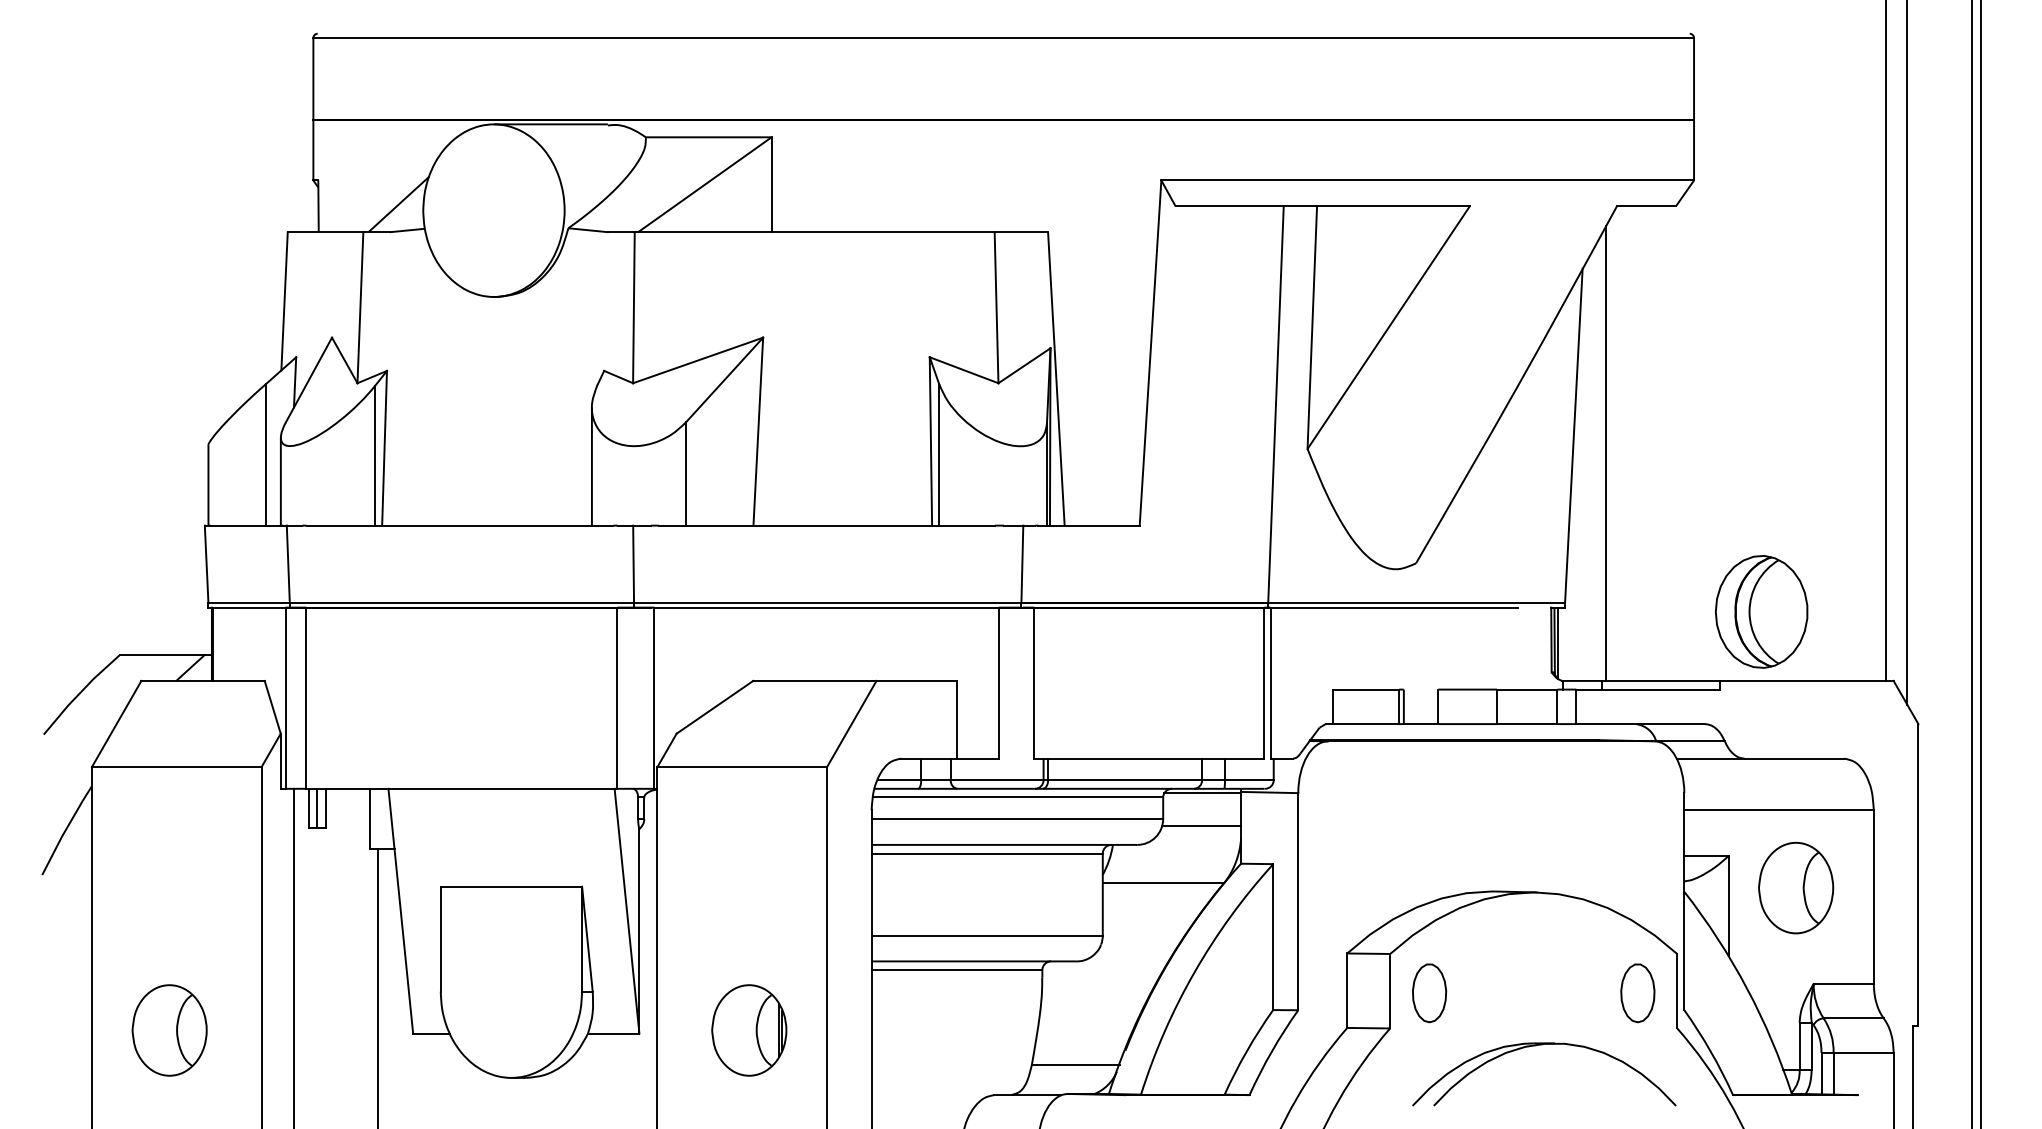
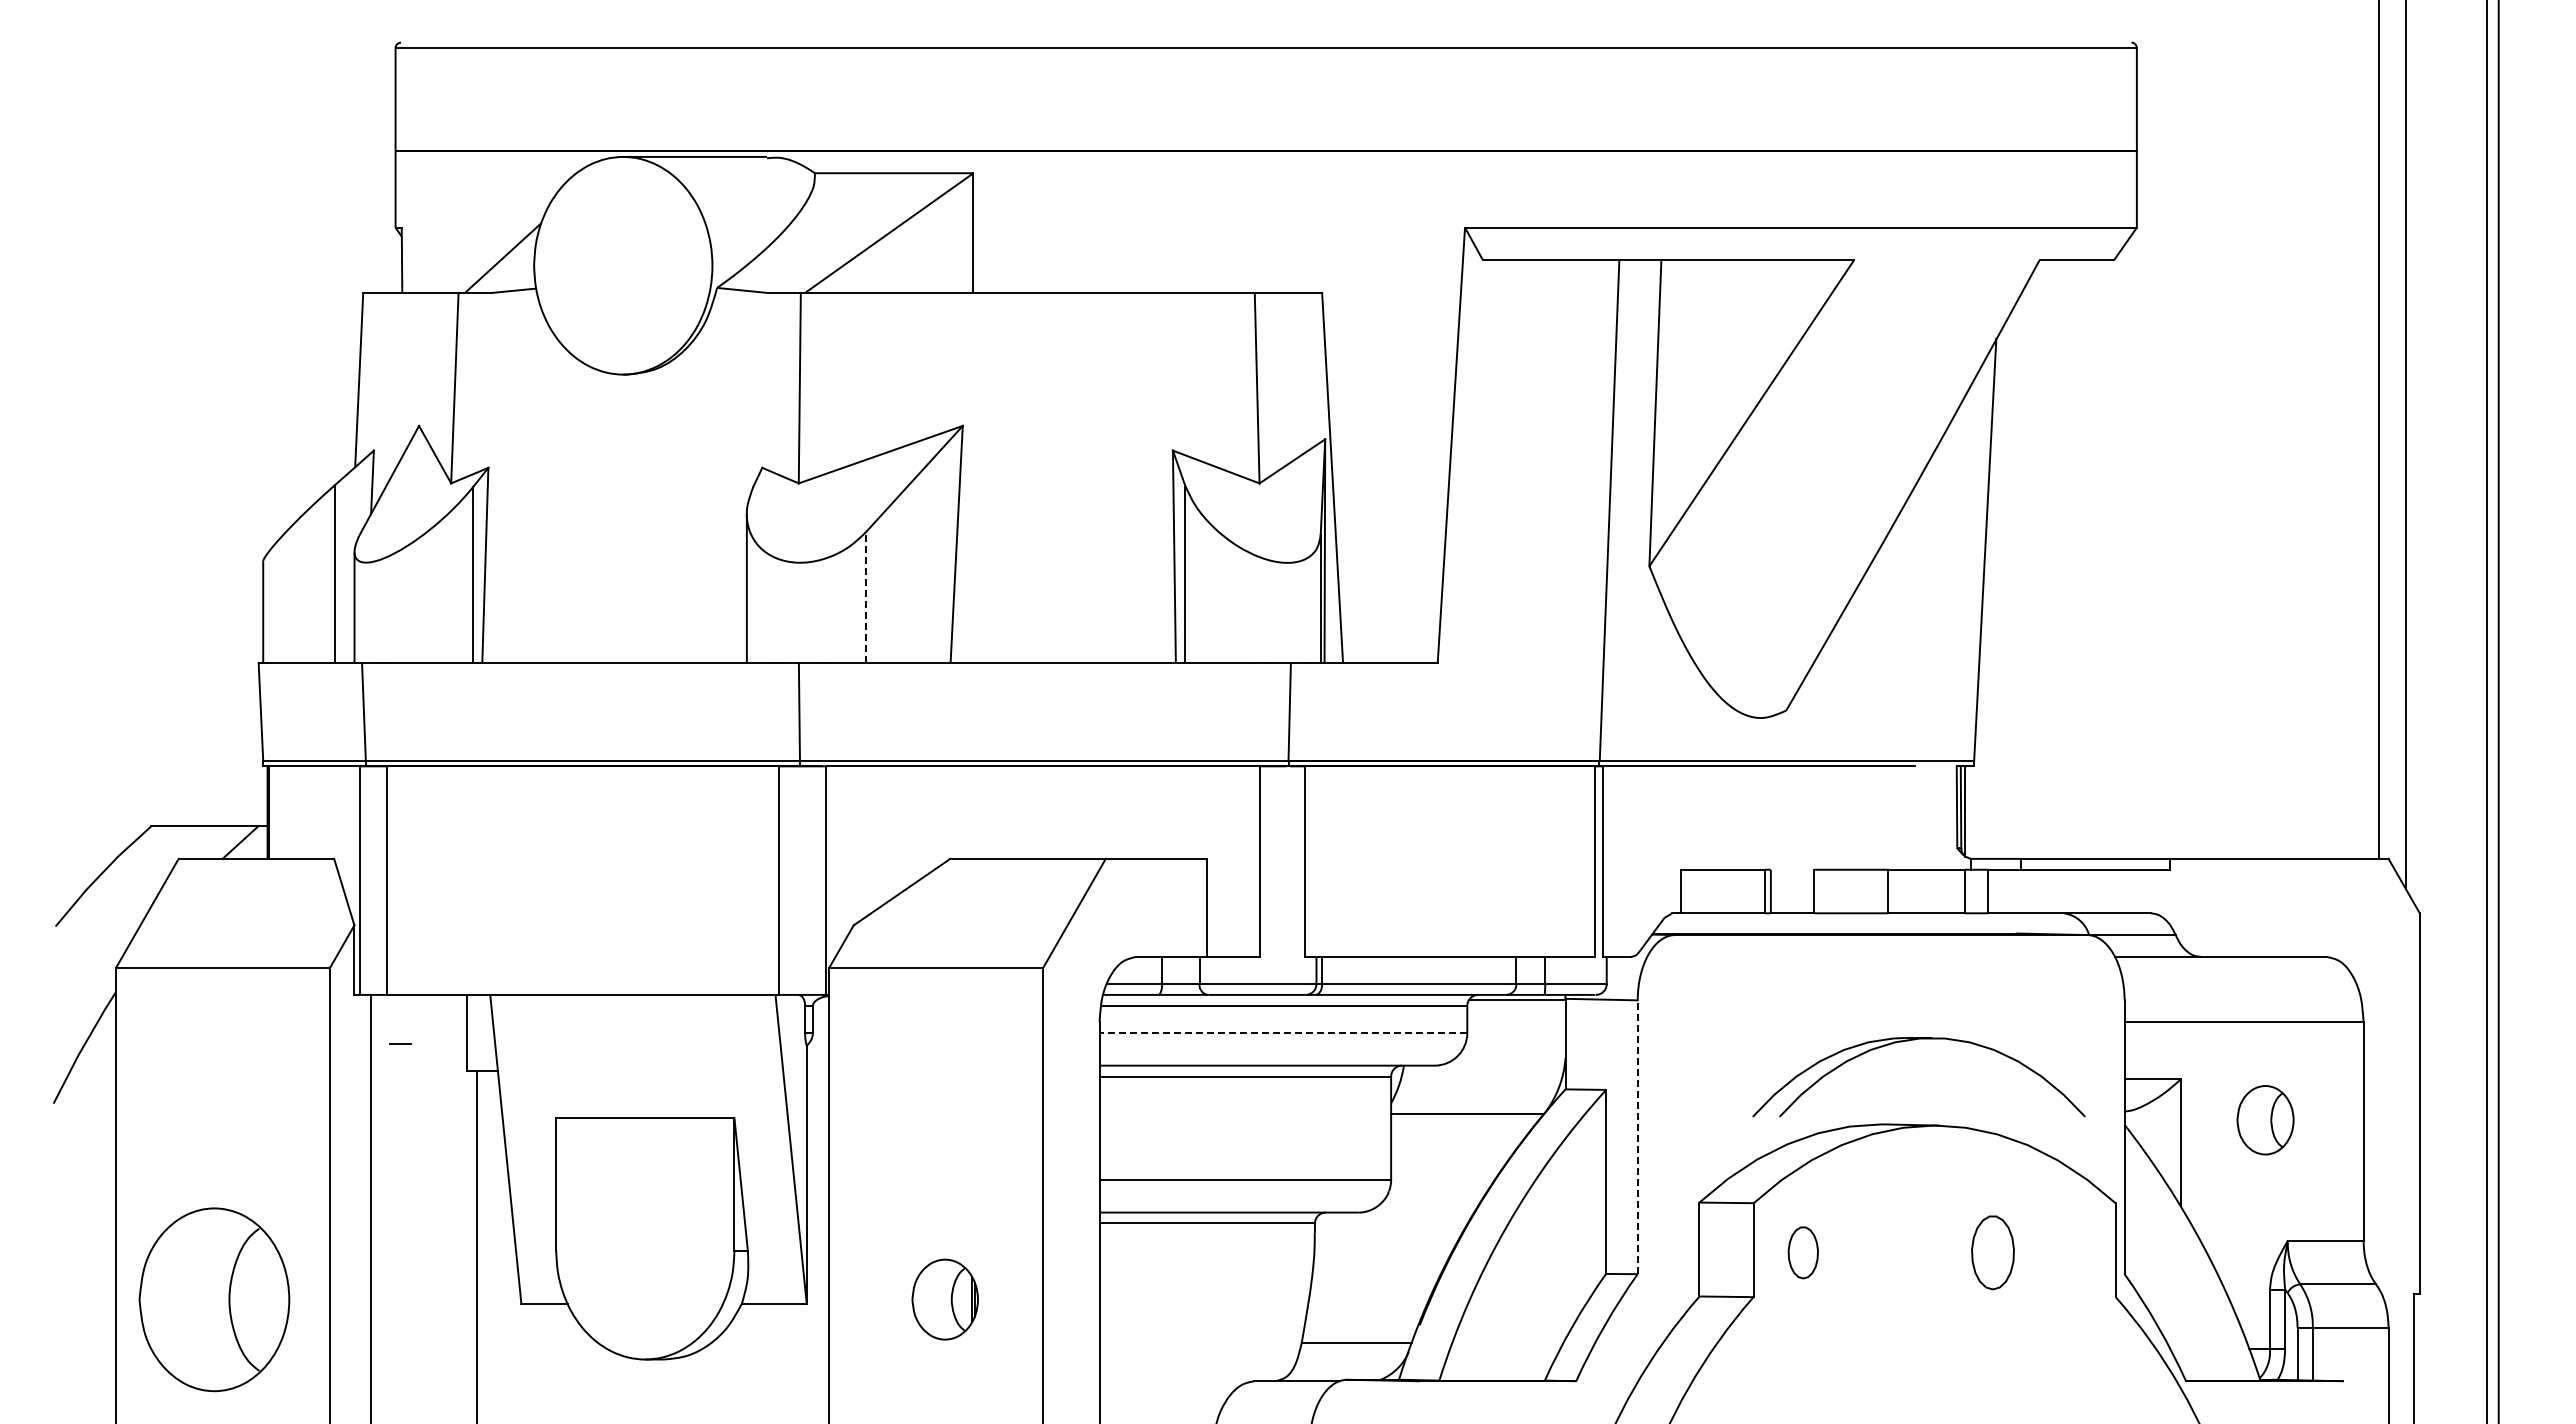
line: (1606, 453) -> (2026, 571), removed
line: (685, 473) -> (865, 597), solid -> dashed
part: (1761, 611) -> (2221, 771), removed
line: (309, 807) -> (390, 1018), removed
line: (316, 807) -> (399, 1018), removed
line: (326, 807) -> (411, 1018), removed
line: (1017, 819) -> (1283, 1033), solid -> dashed
line: (1201, 825) -> (1515, 1041), removed
part: (1796, 888) -> (2265, 1120), size x0.6
line: (1298, 901) -> (1637, 1137), solid -> dashed
part: (1429, 993) -> (1803, 1252), size x0.7
part: (1637, 993) -> (1992, 1252), moved
part: (169, 1030) -> (213, 1299), size x1.6
part: (748, 1030) -> (944, 1299), size x0.7
part: (1541, 1045) -> (1915, 1040), moved

